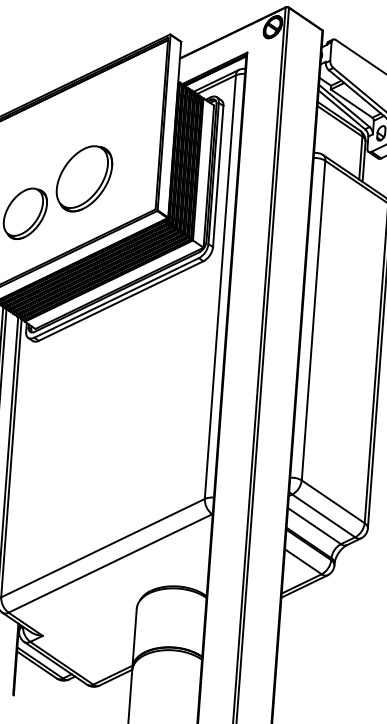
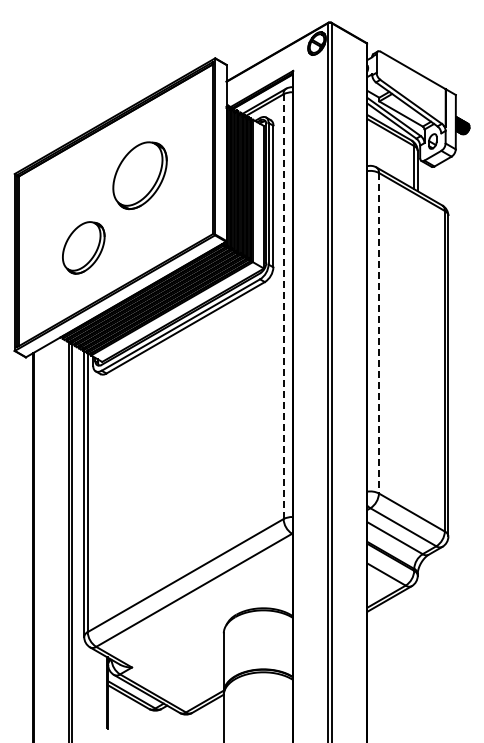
part: (83, 178) -> (139, 175), moved
line: (220, 286) -> (283, 306), solid -> dashed
line: (313, 320) -> (378, 333), solid -> dashed

